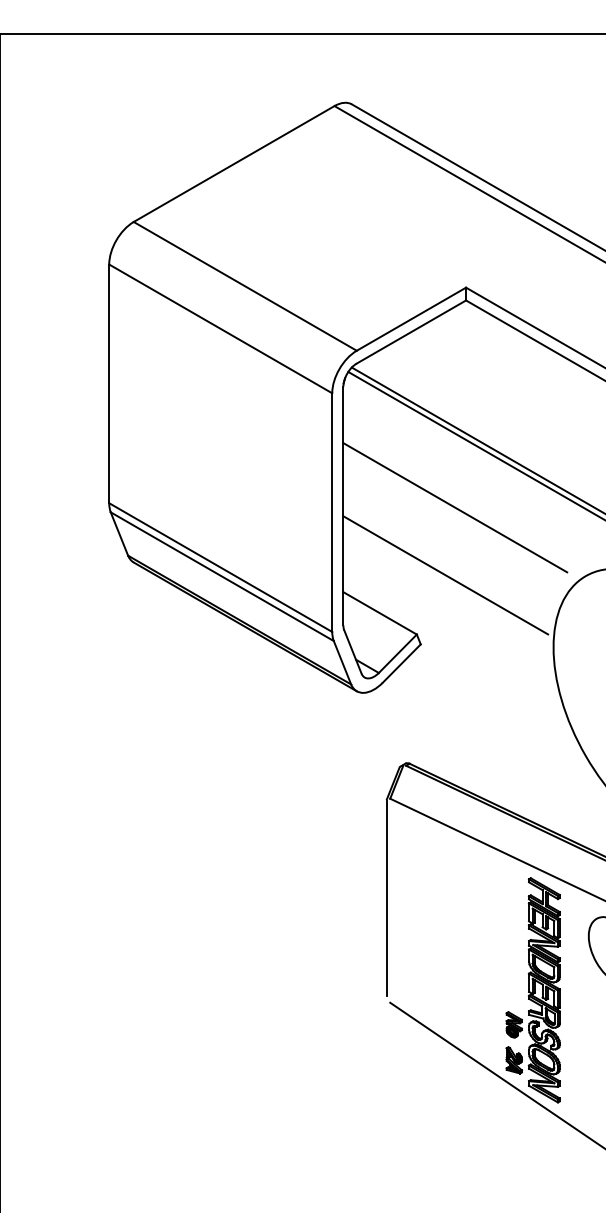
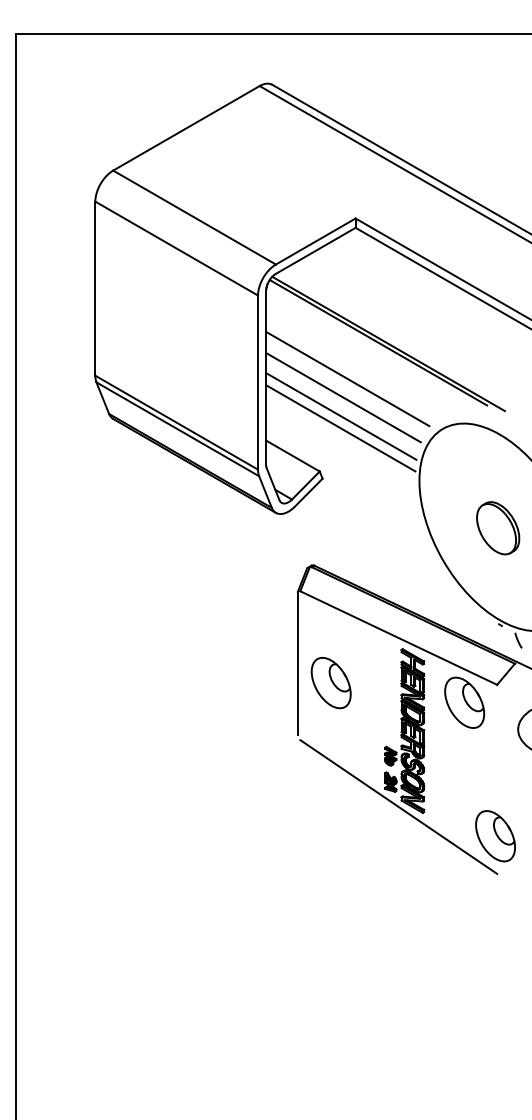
line: (449, 533) -> (343, 397), added
line: (446, 559) -> (341, 416), added
part: (431, 925) -> (330, 683), added

